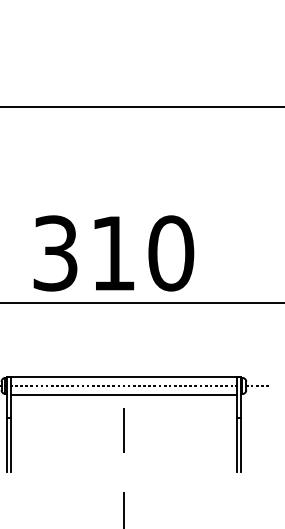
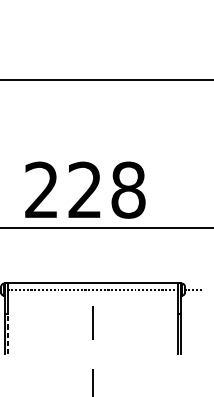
text: (113, 253) -> (85, 190), 310 -> 228
line: (123, 395) -> (92, 296), removed
line: (11, 445) -> (8, 334), solid -> dashed

